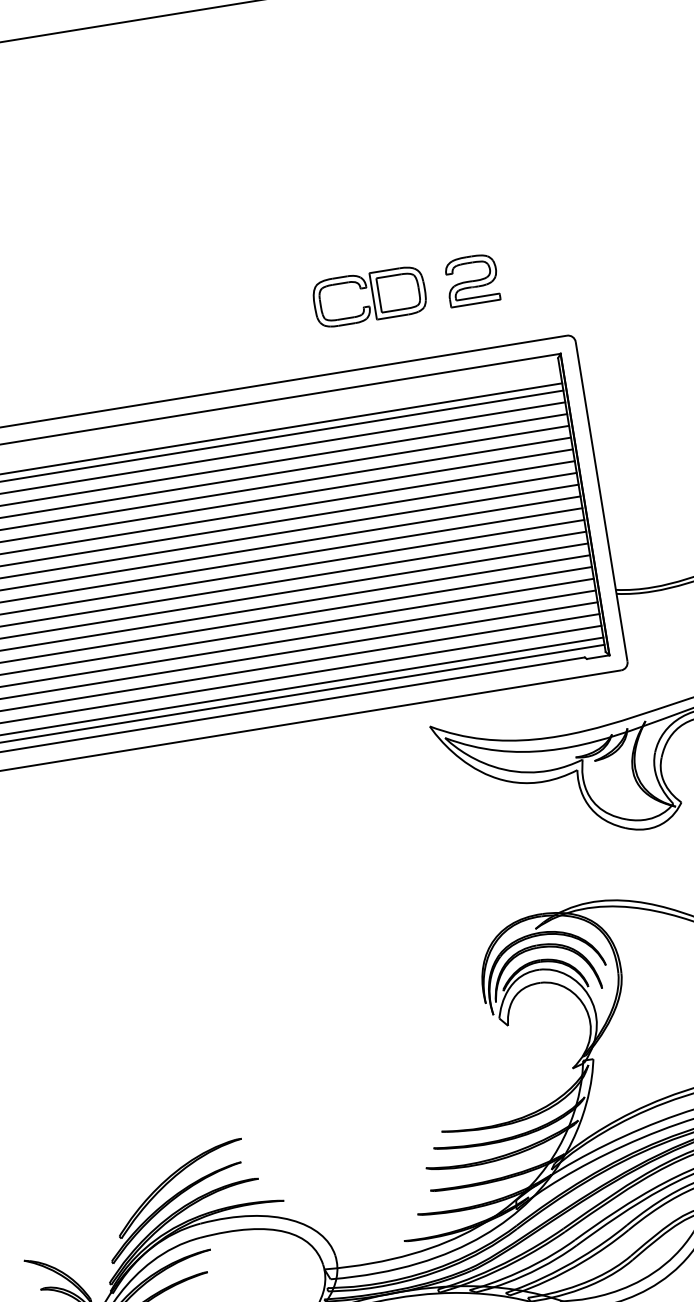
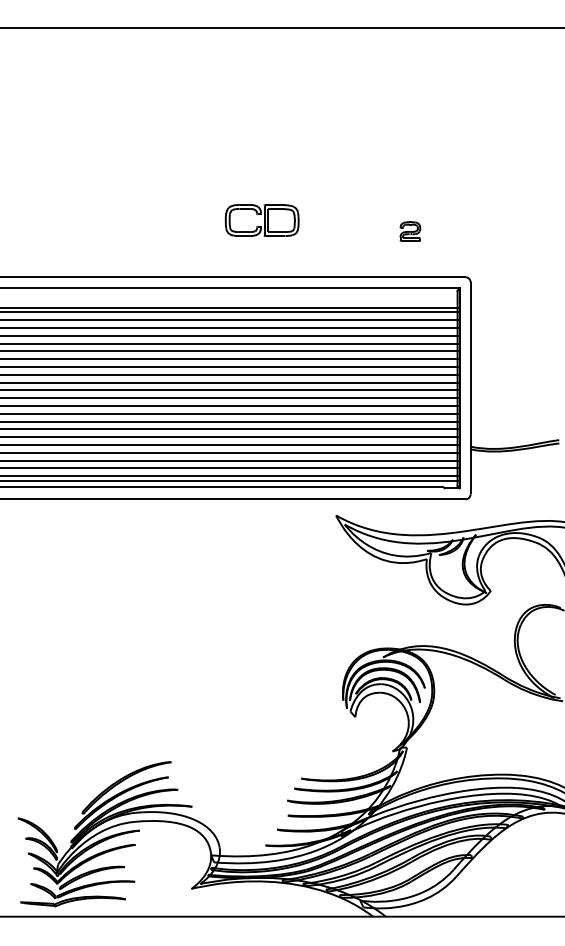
part: (472, 280) -> (410, 231), size x0.6
part: (368, 296) -> (261, 220), moved

